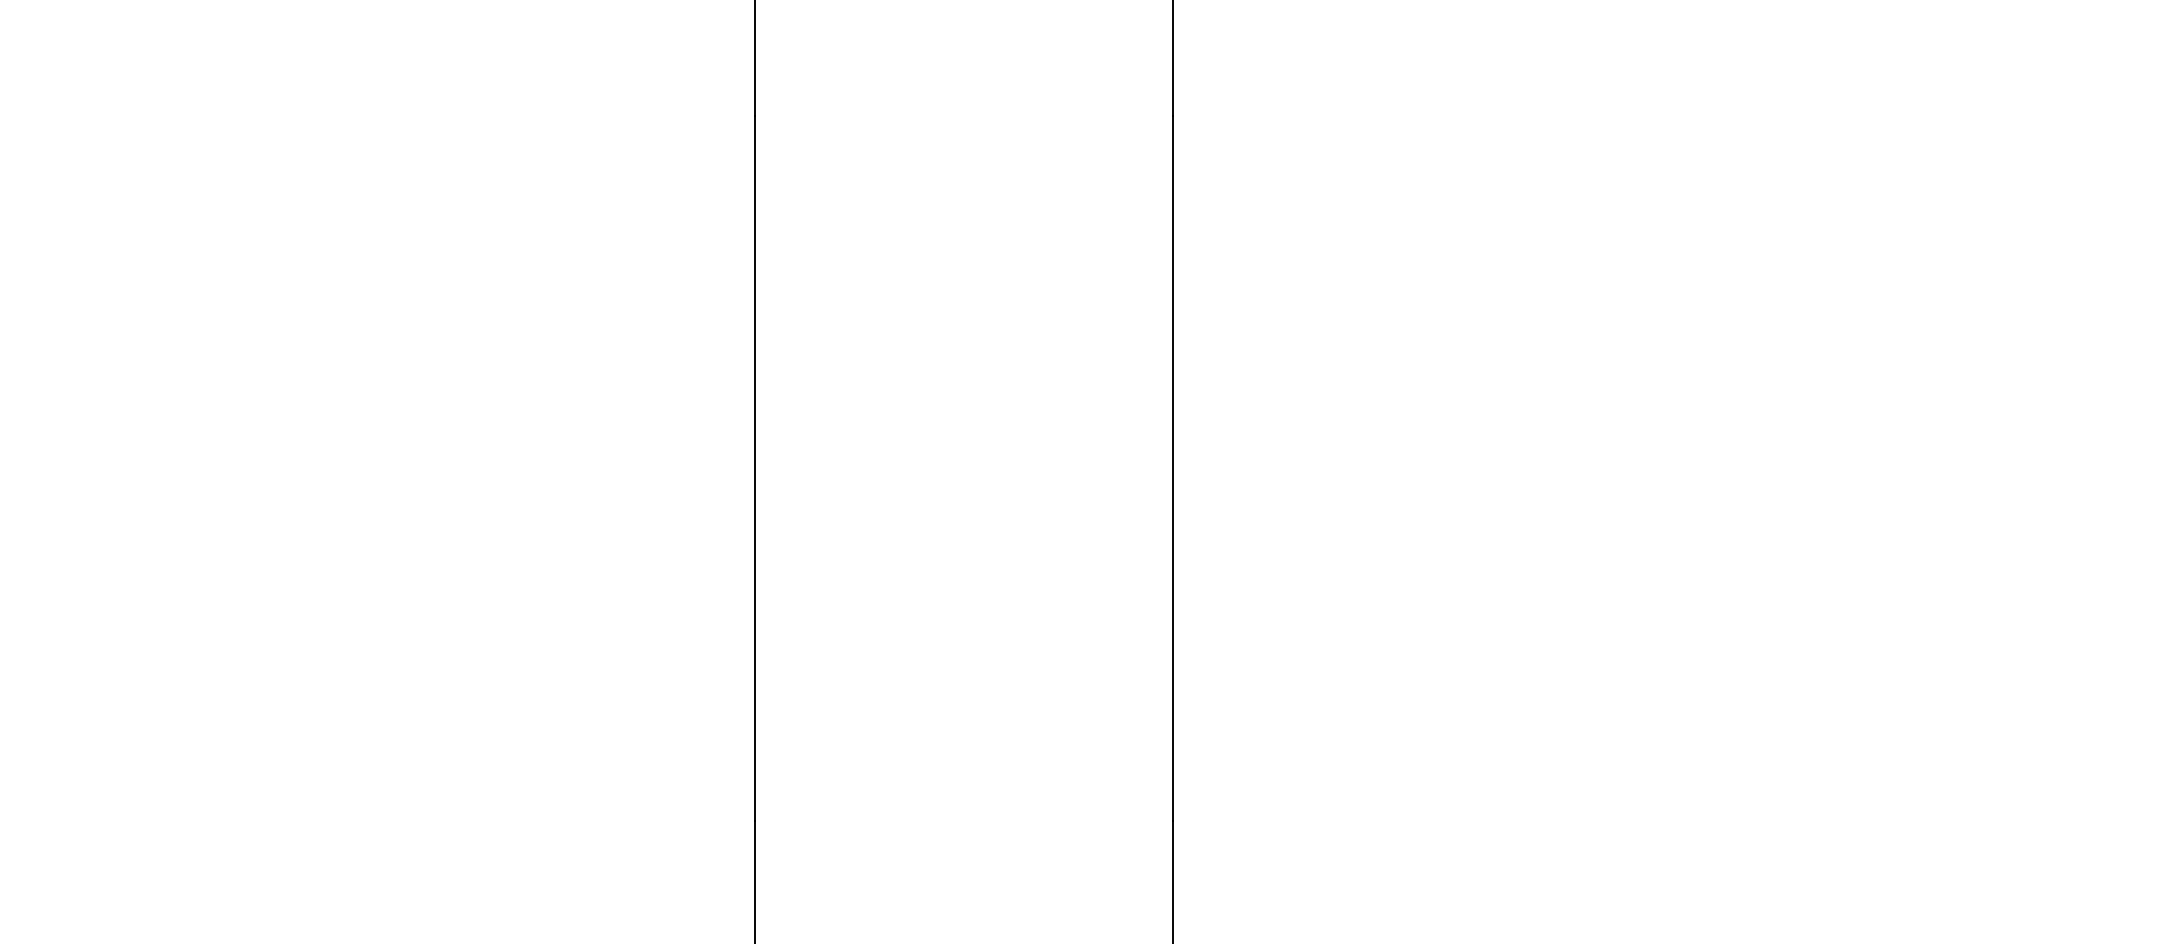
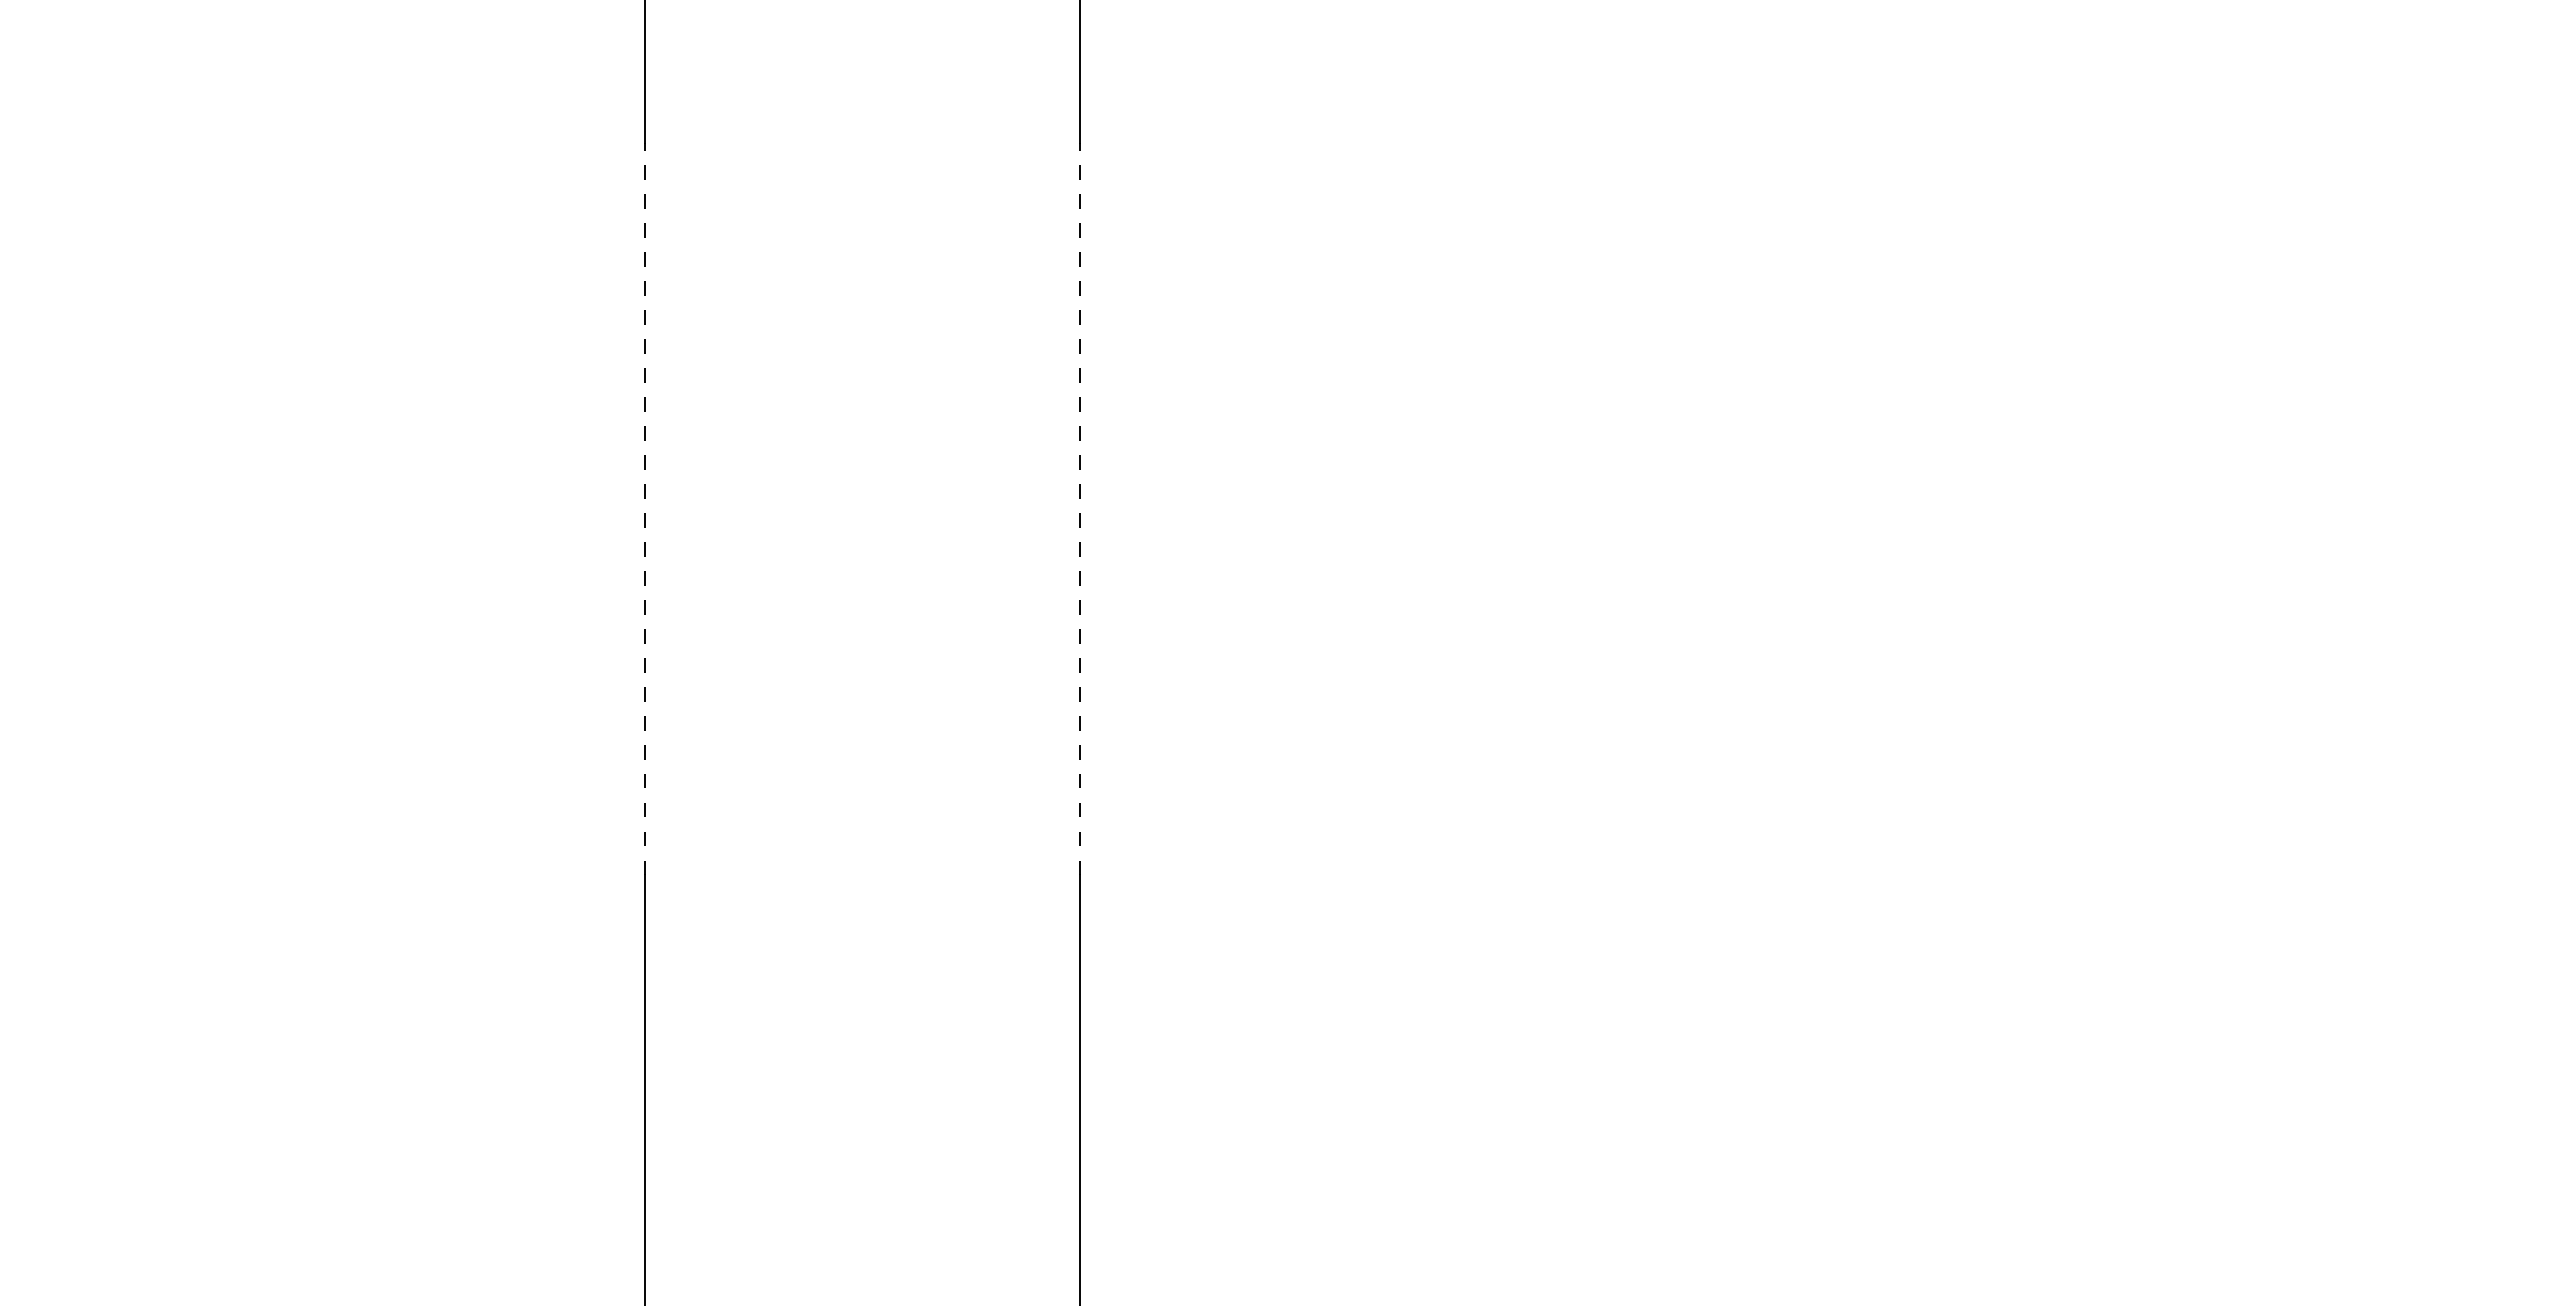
line: (754, 467) -> (644, 508), solid -> dashed
line: (1172, 467) -> (1079, 508), solid -> dashed

